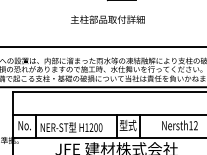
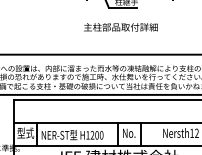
text: (107, 19) -> (120, 27), moved
text: (24, 125) -> (25, 133), No. -> 型式
text: (127, 125) -> (128, 133), 型式 -> No.

